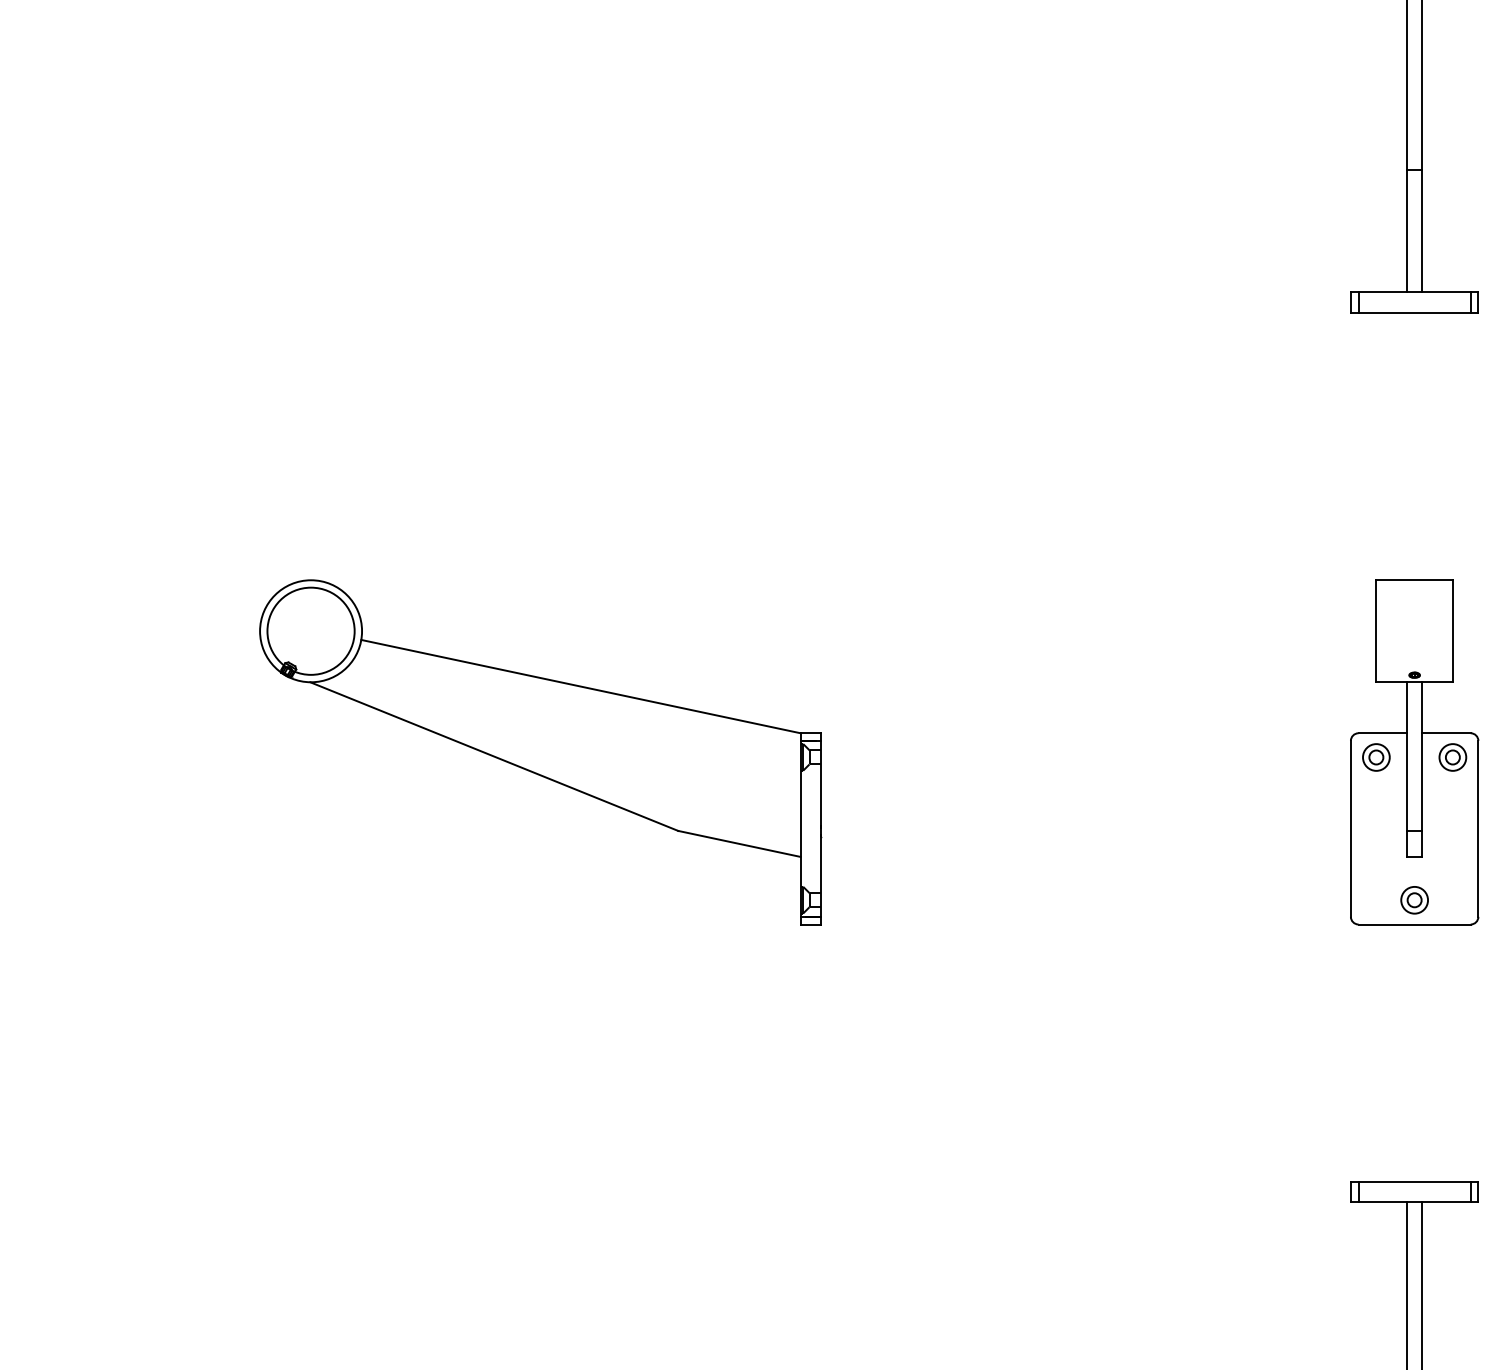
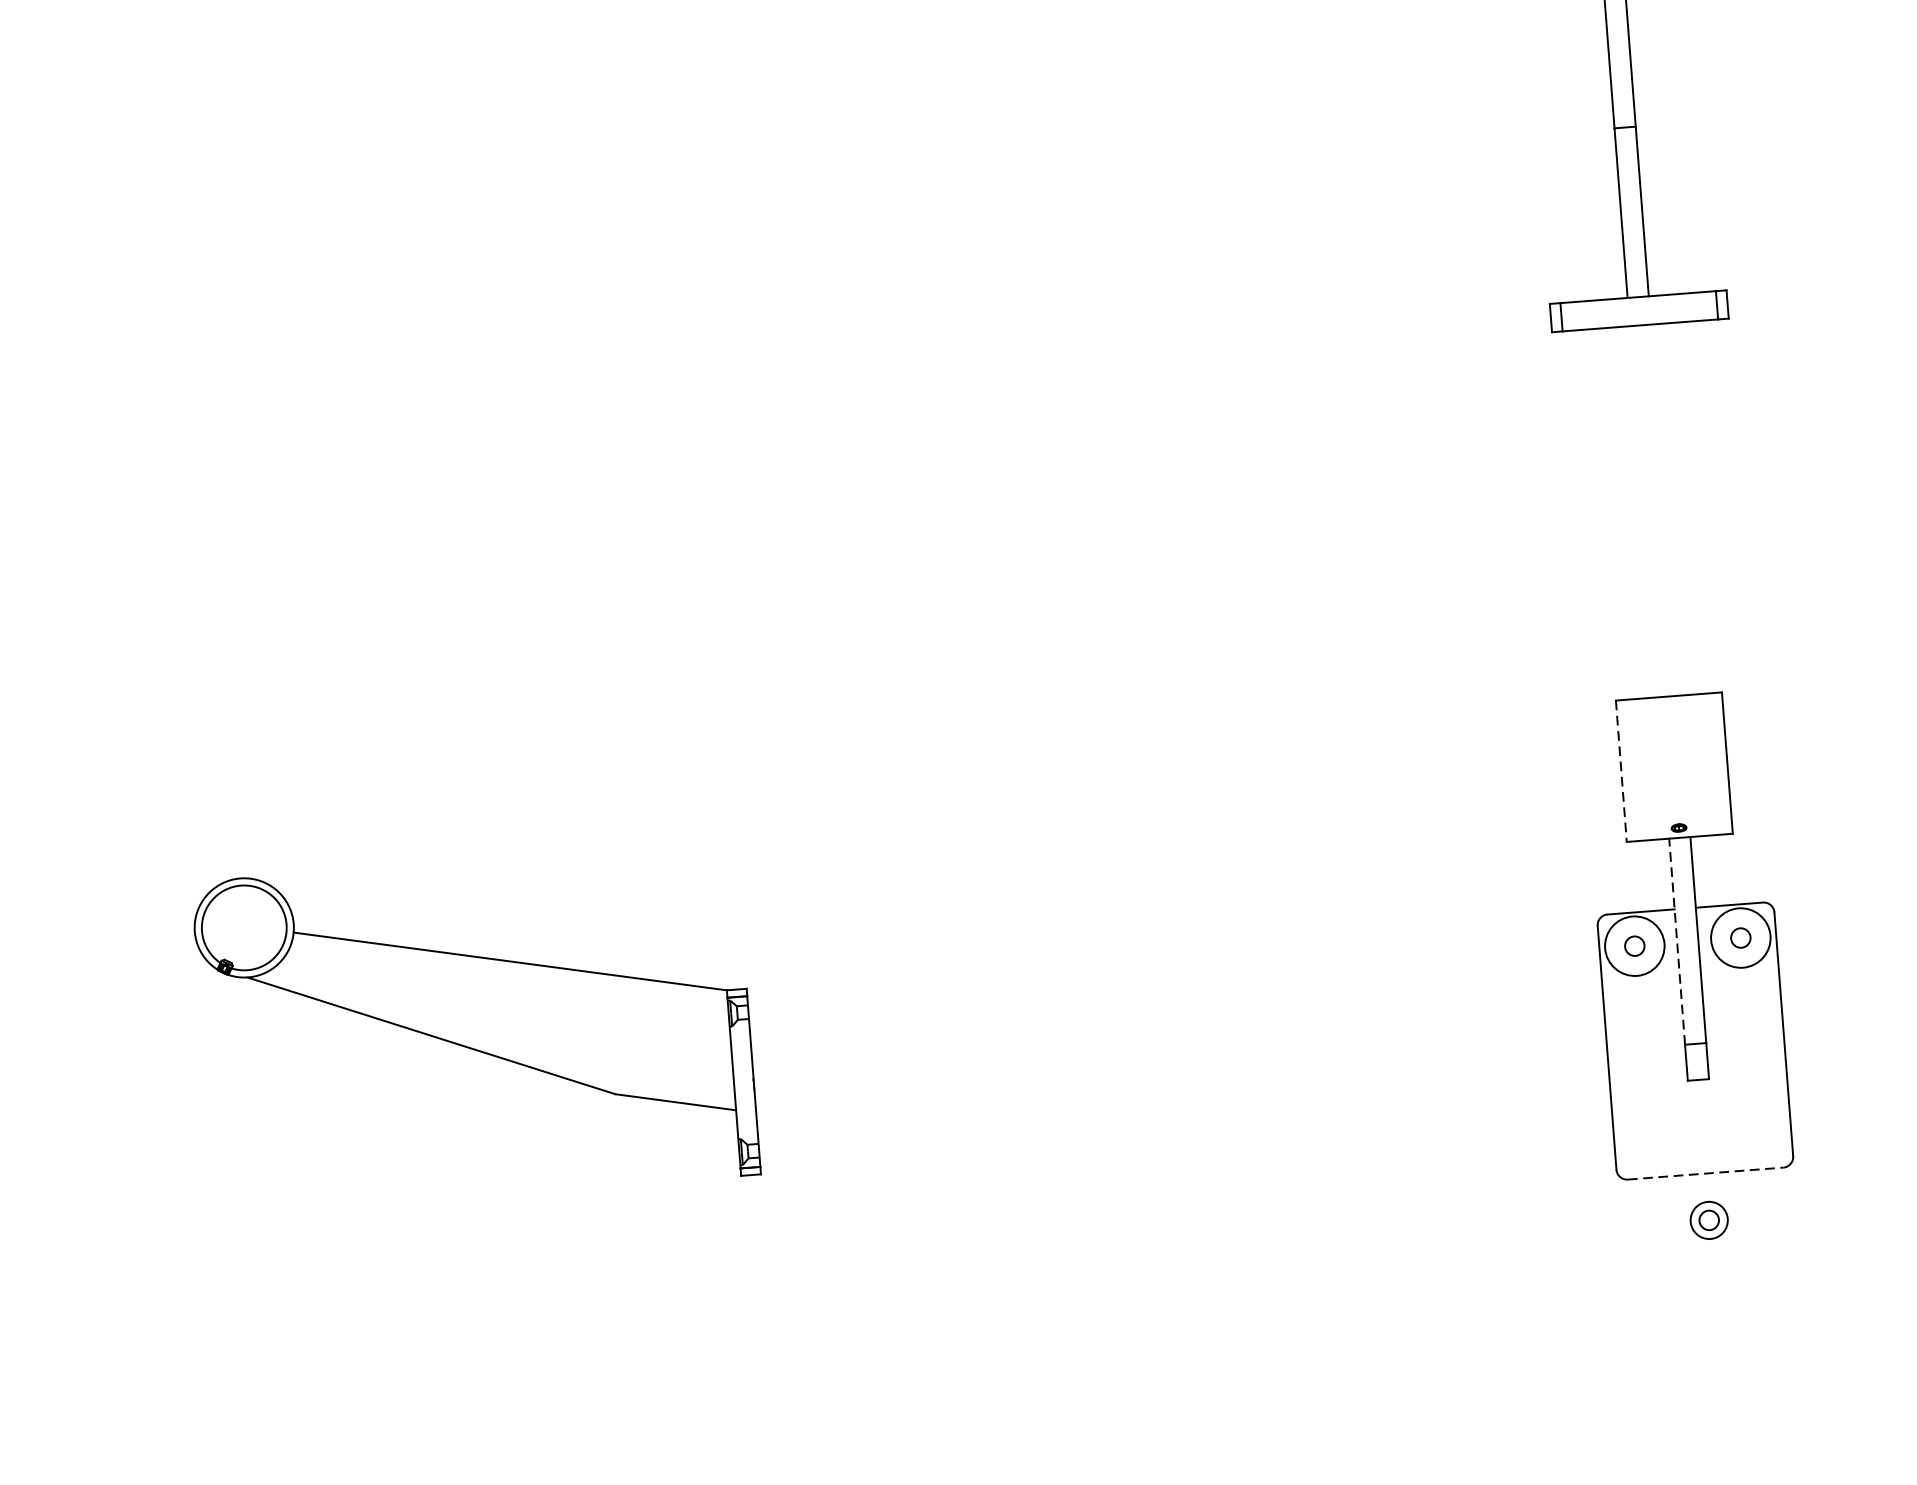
line: (1376, 631) -> (1621, 771), solid -> dashed
part: (540, 752) -> (475, 1028), size x0.7
line: (1406, 756) -> (1676, 941), solid -> dashed
circle: (1376, 757) -> (1634, 946), size x1.6
circle: (1452, 757) -> (1740, 938), size x1.6
part: (1414, 900) -> (1709, 1220), moved
line: (1415, 924) -> (1706, 1173), solid -> dashed

